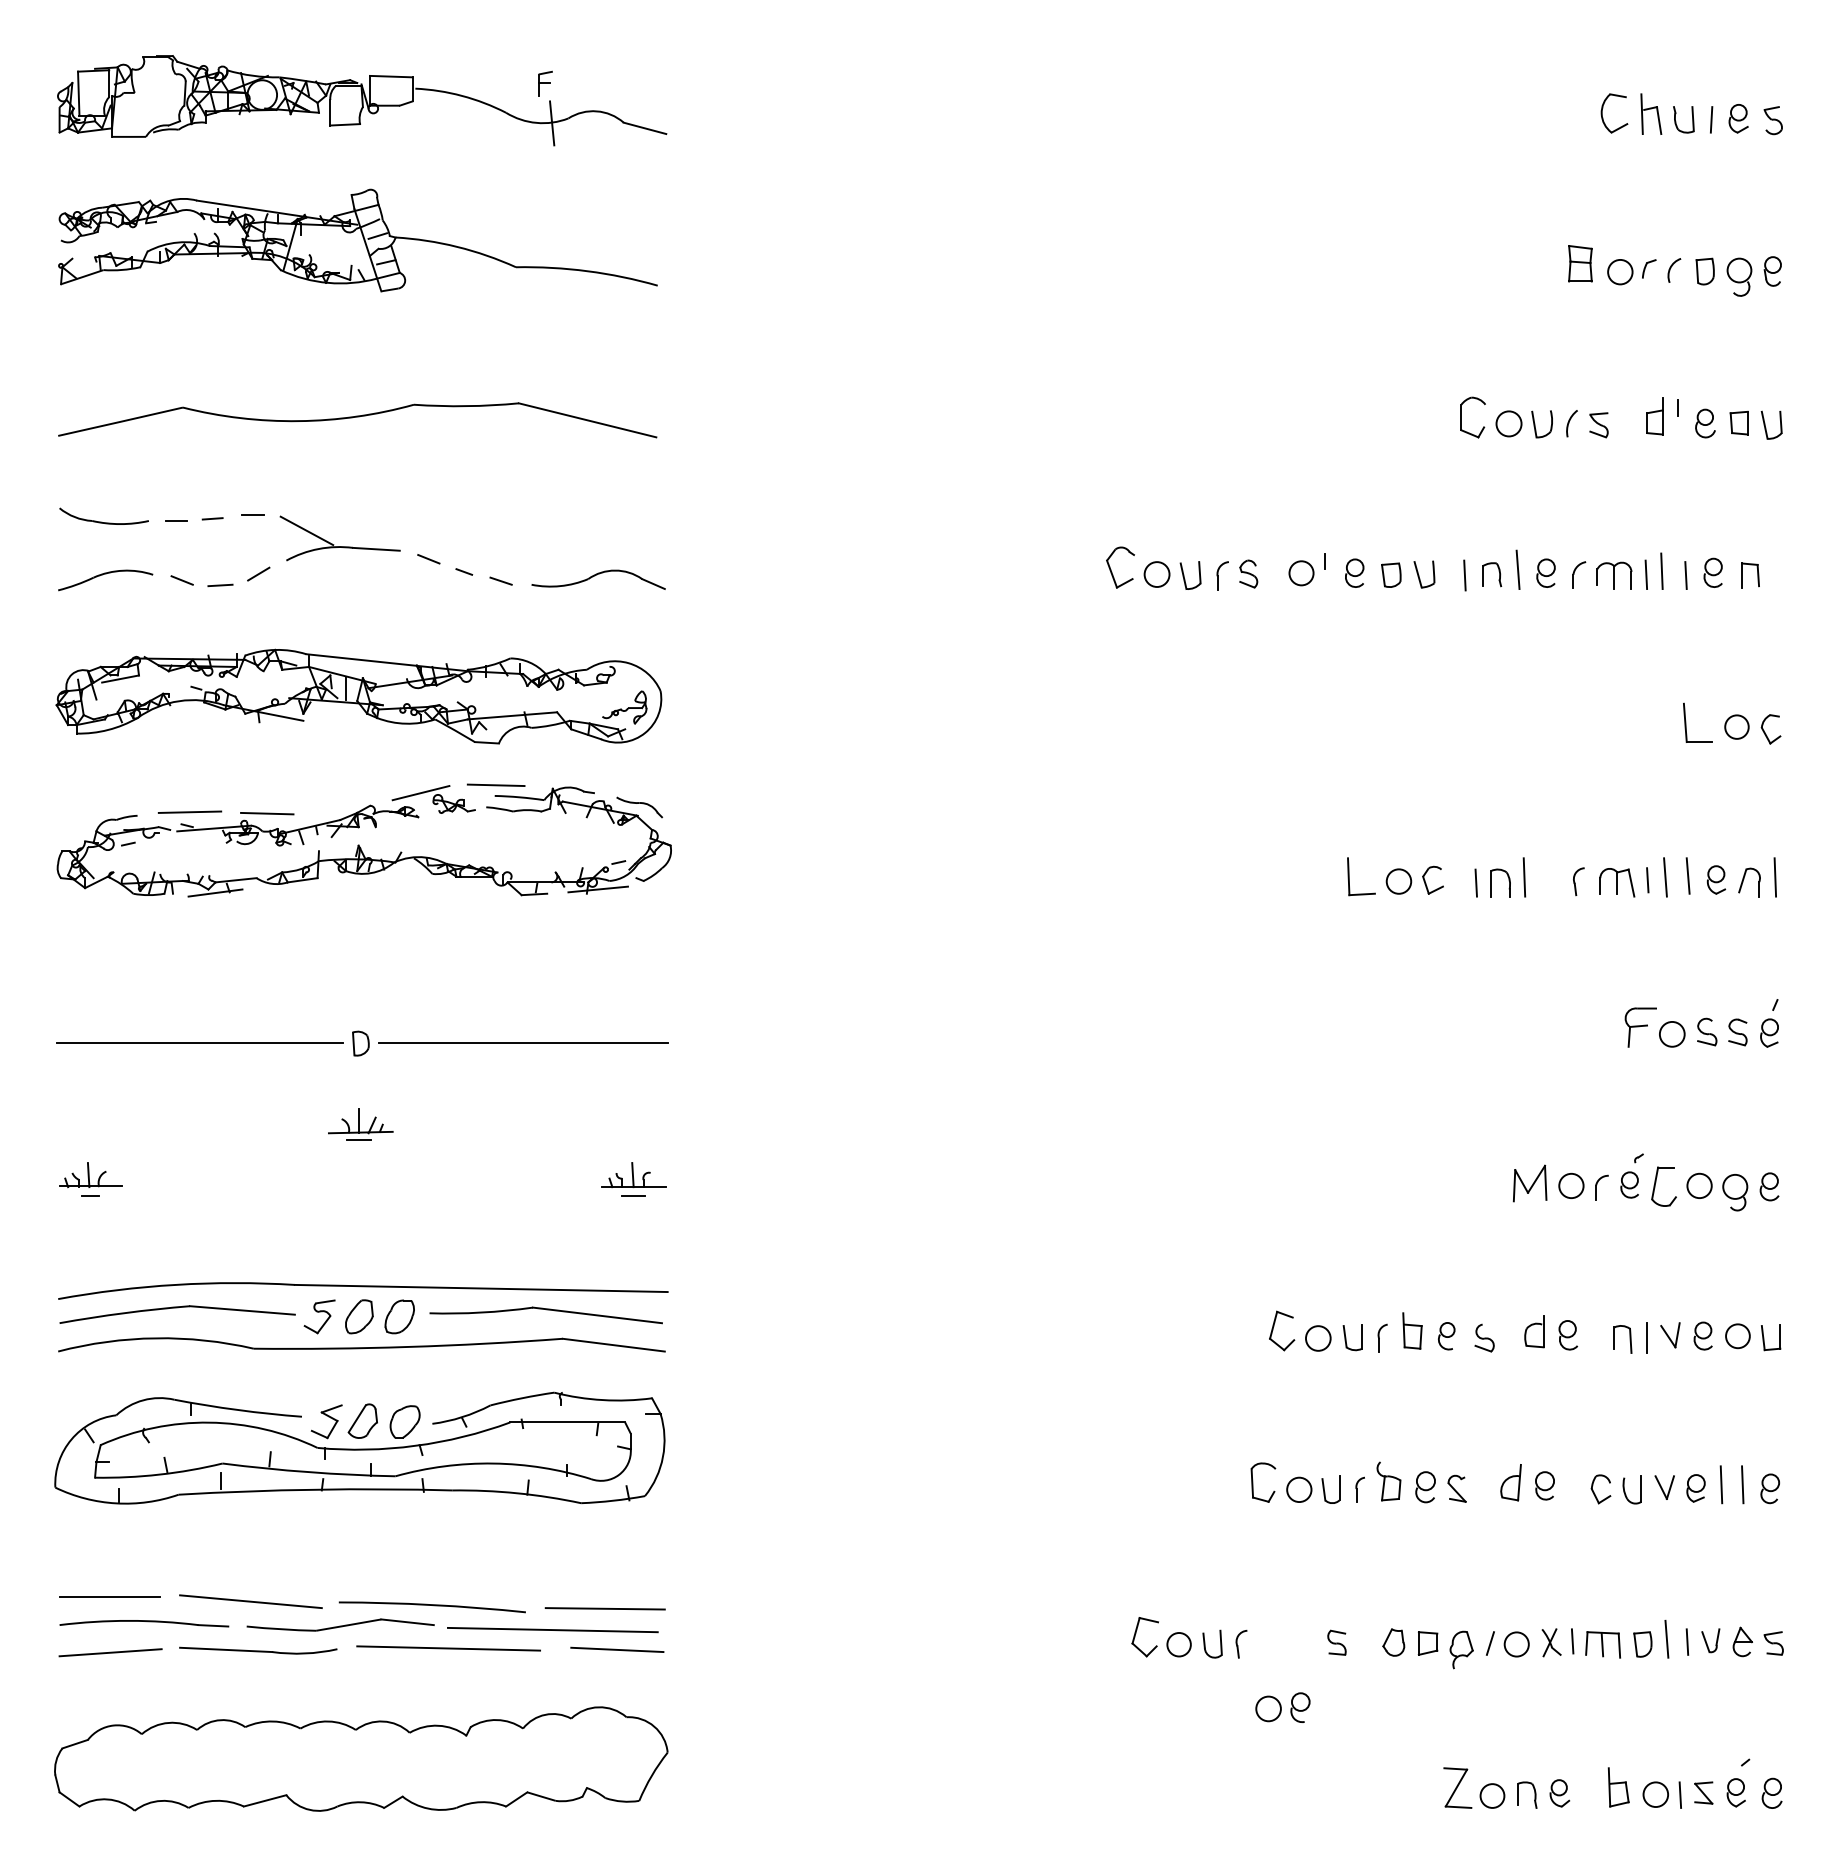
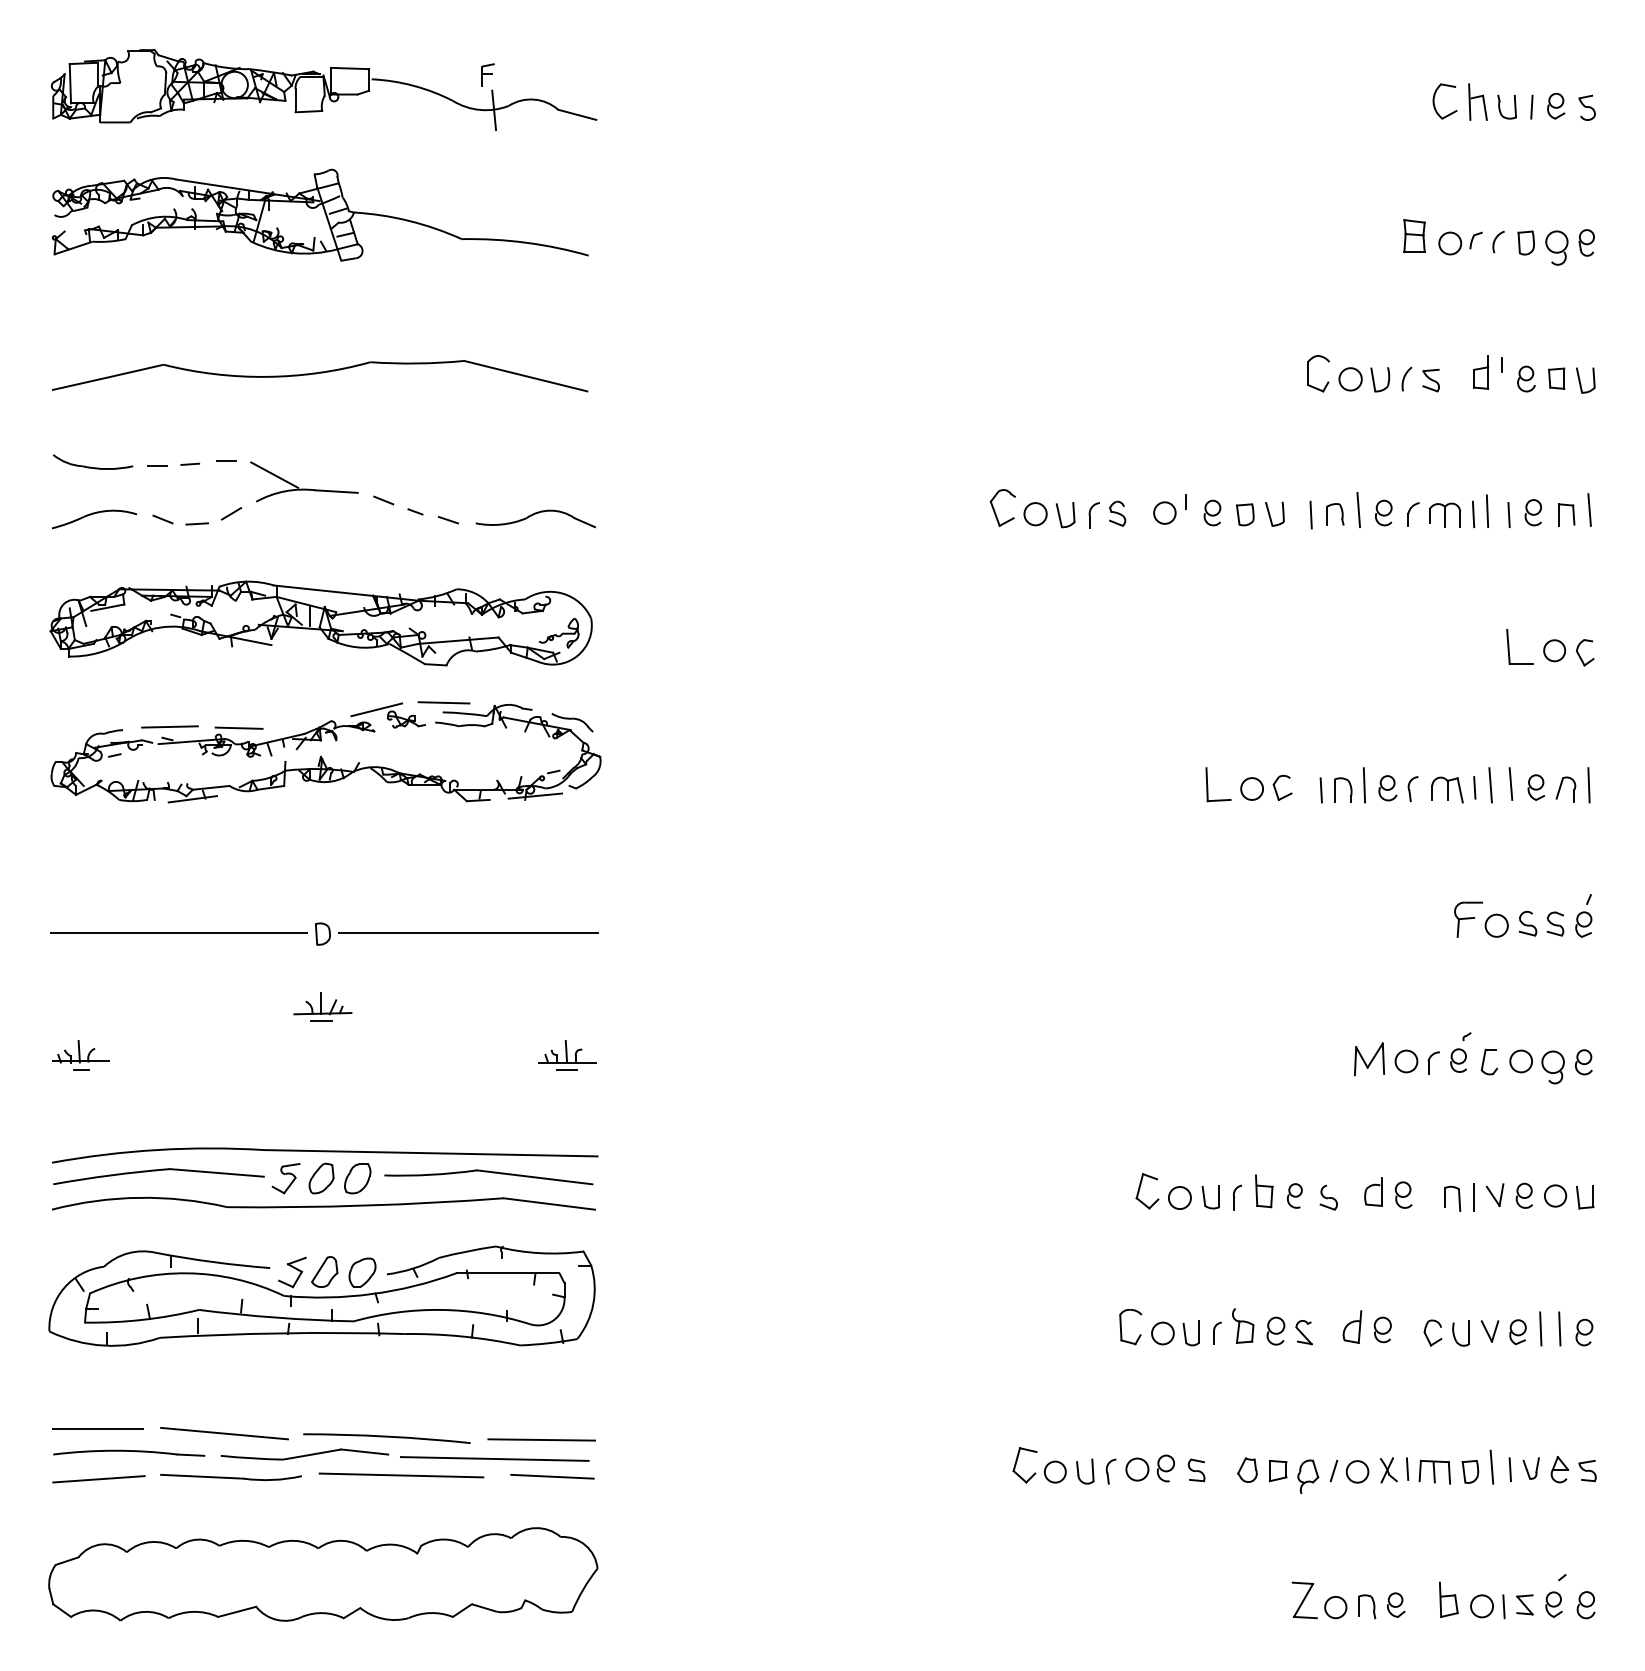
line: (1775, 569) -> (1589, 509), added
part: (1550, 880) -> (1387, 788), added
part: (1664, 1185) -> (1489, 1061), size x0.71
part: (1282, 1707) -> (1149, 1468), moved

